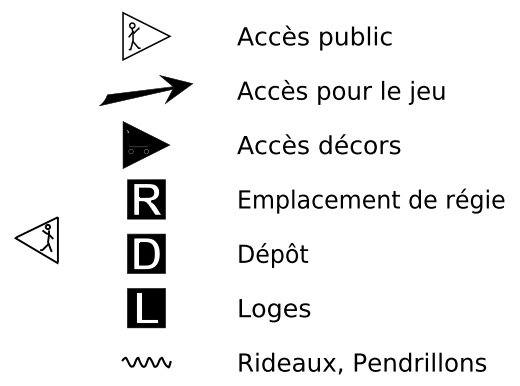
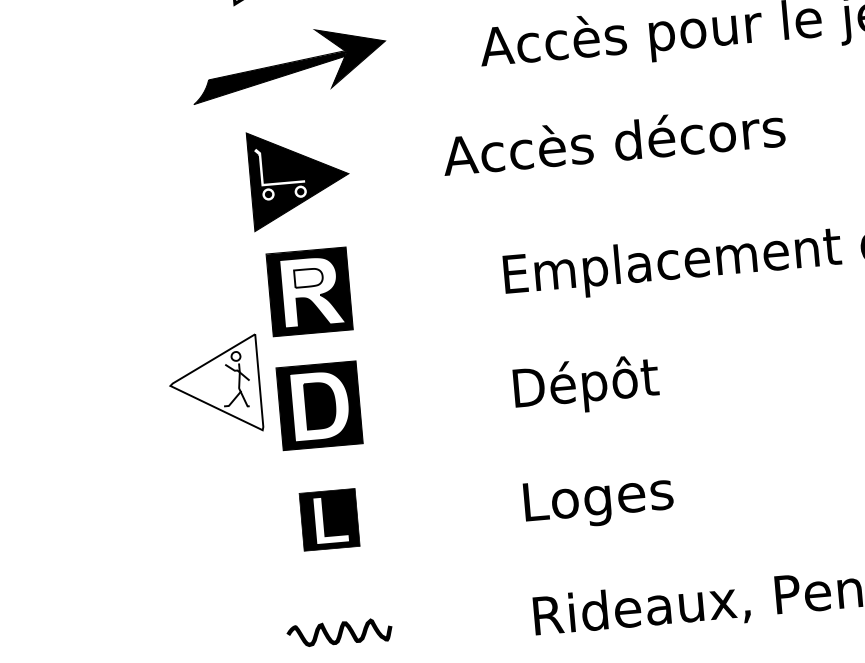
text: (318, 144) -> (613, 140), moved
fill: (146, 192) -> (308, 277), removed
part: (36, 240) -> (214, 386), moved
part: (146, 308) -> (329, 520), size x0.7

